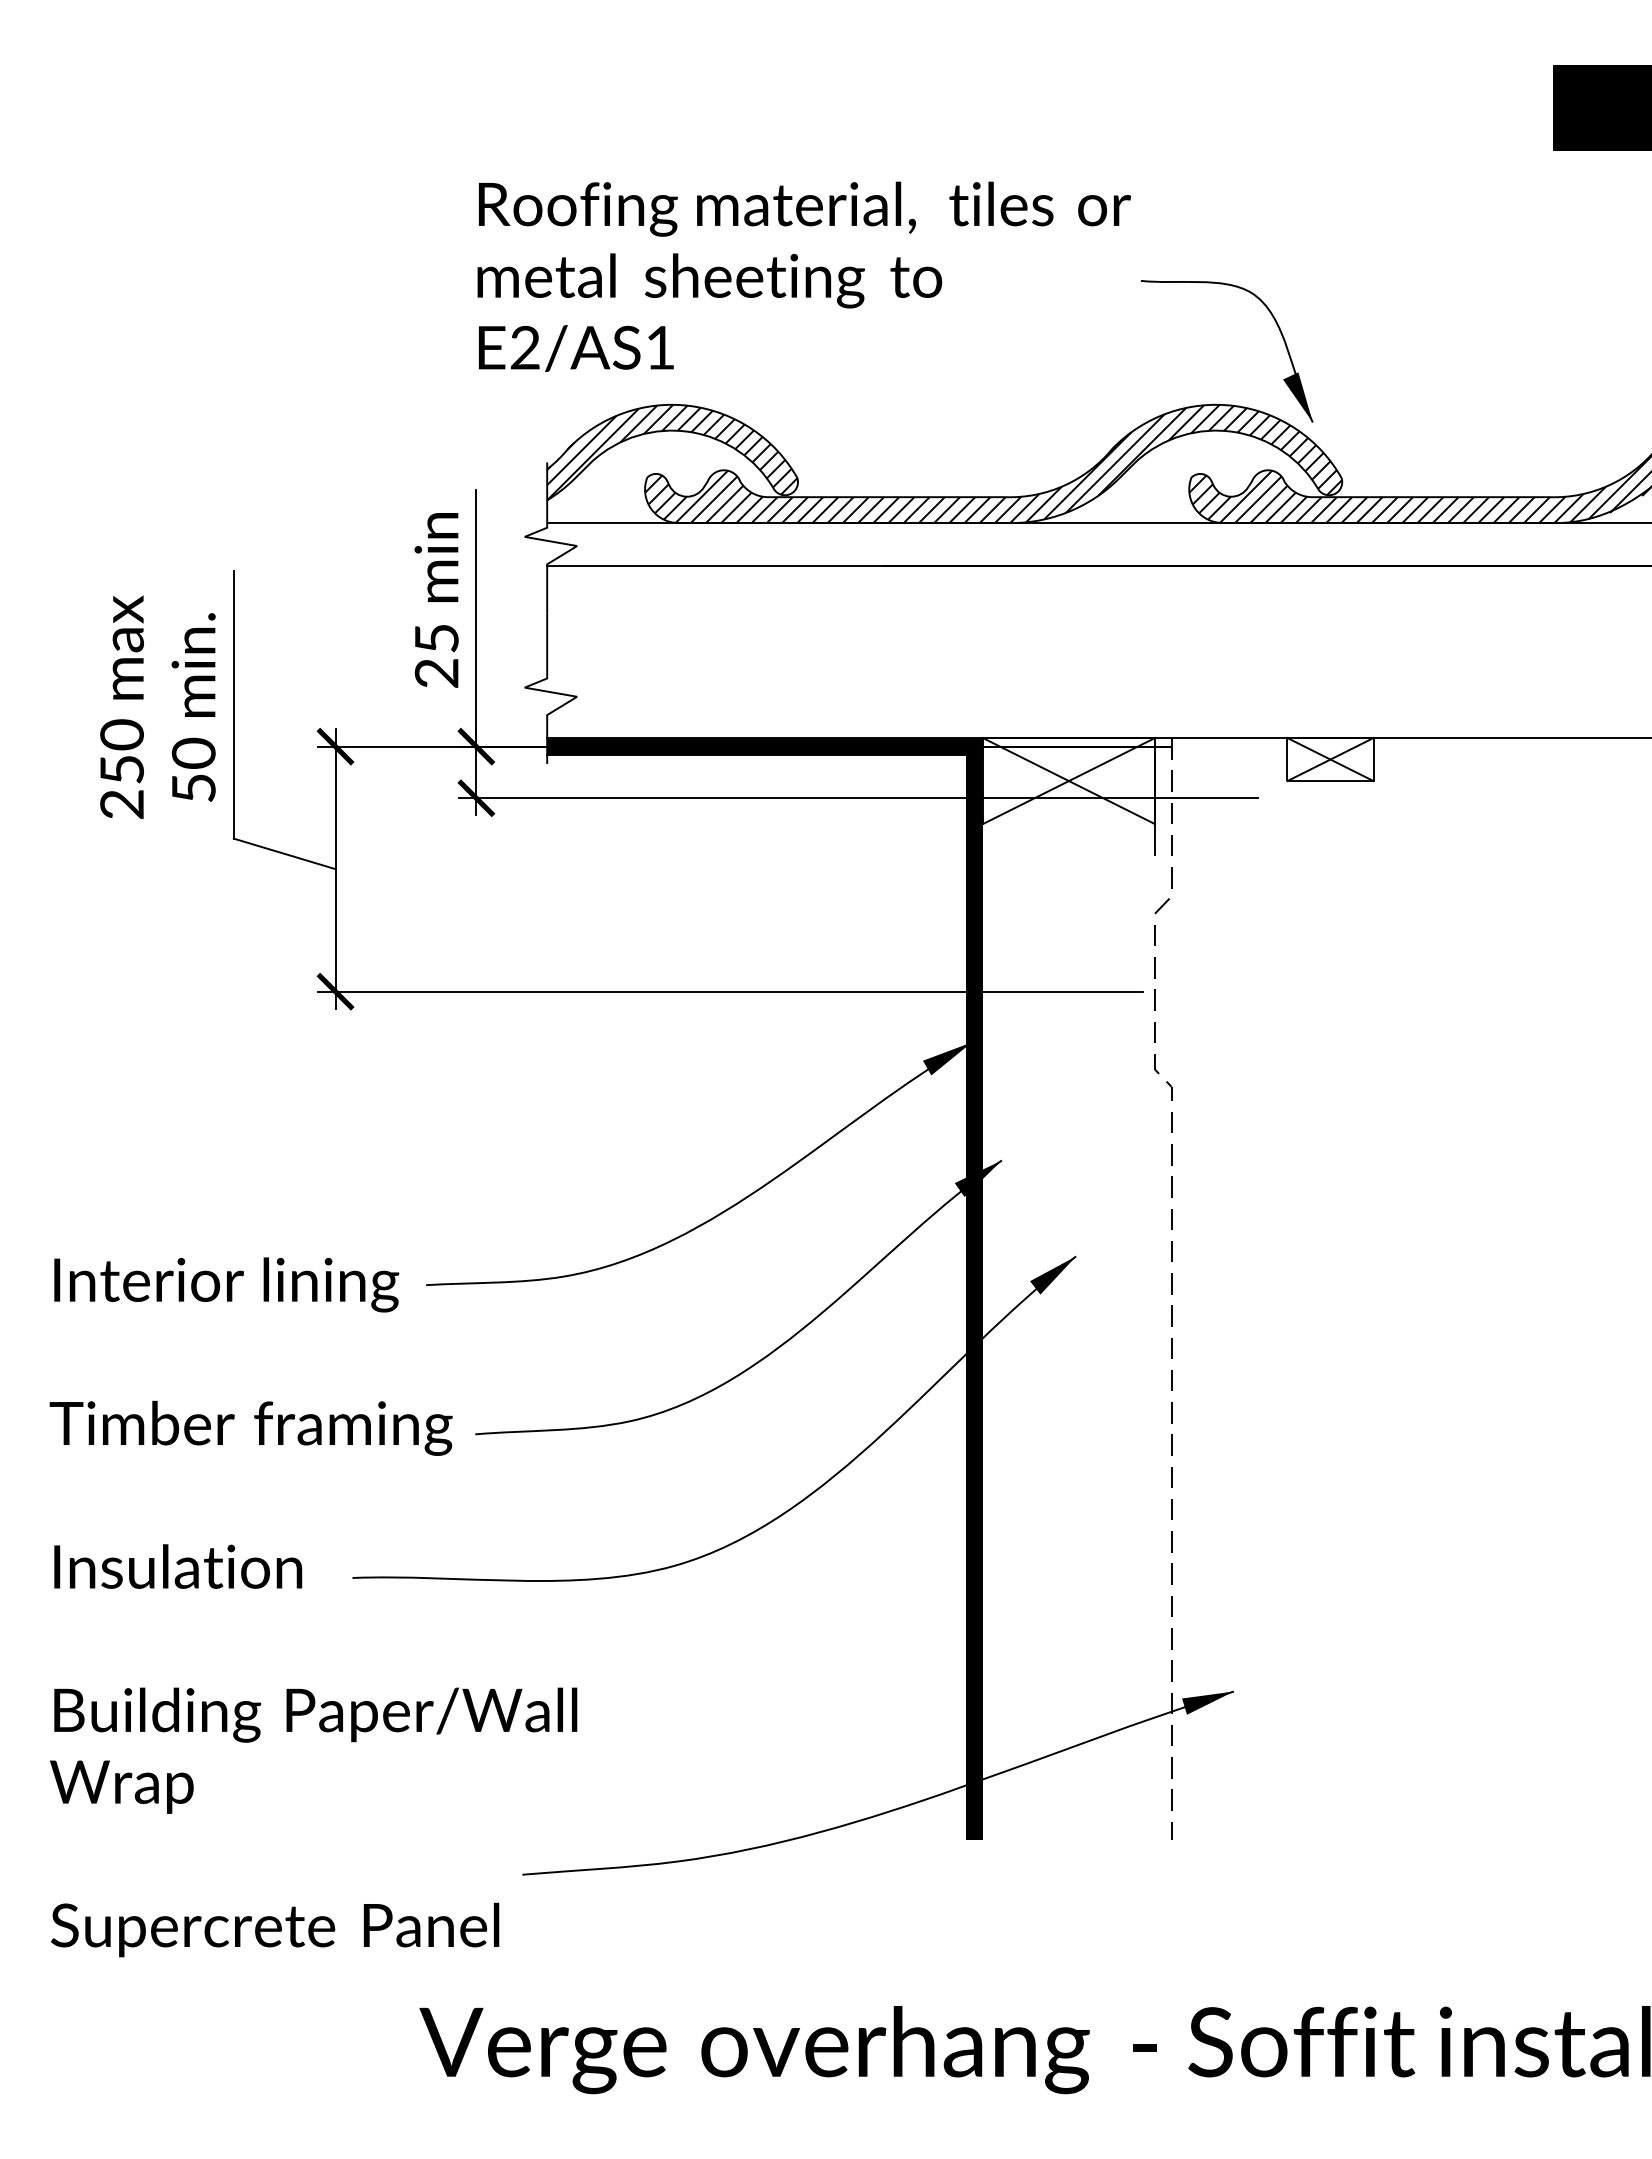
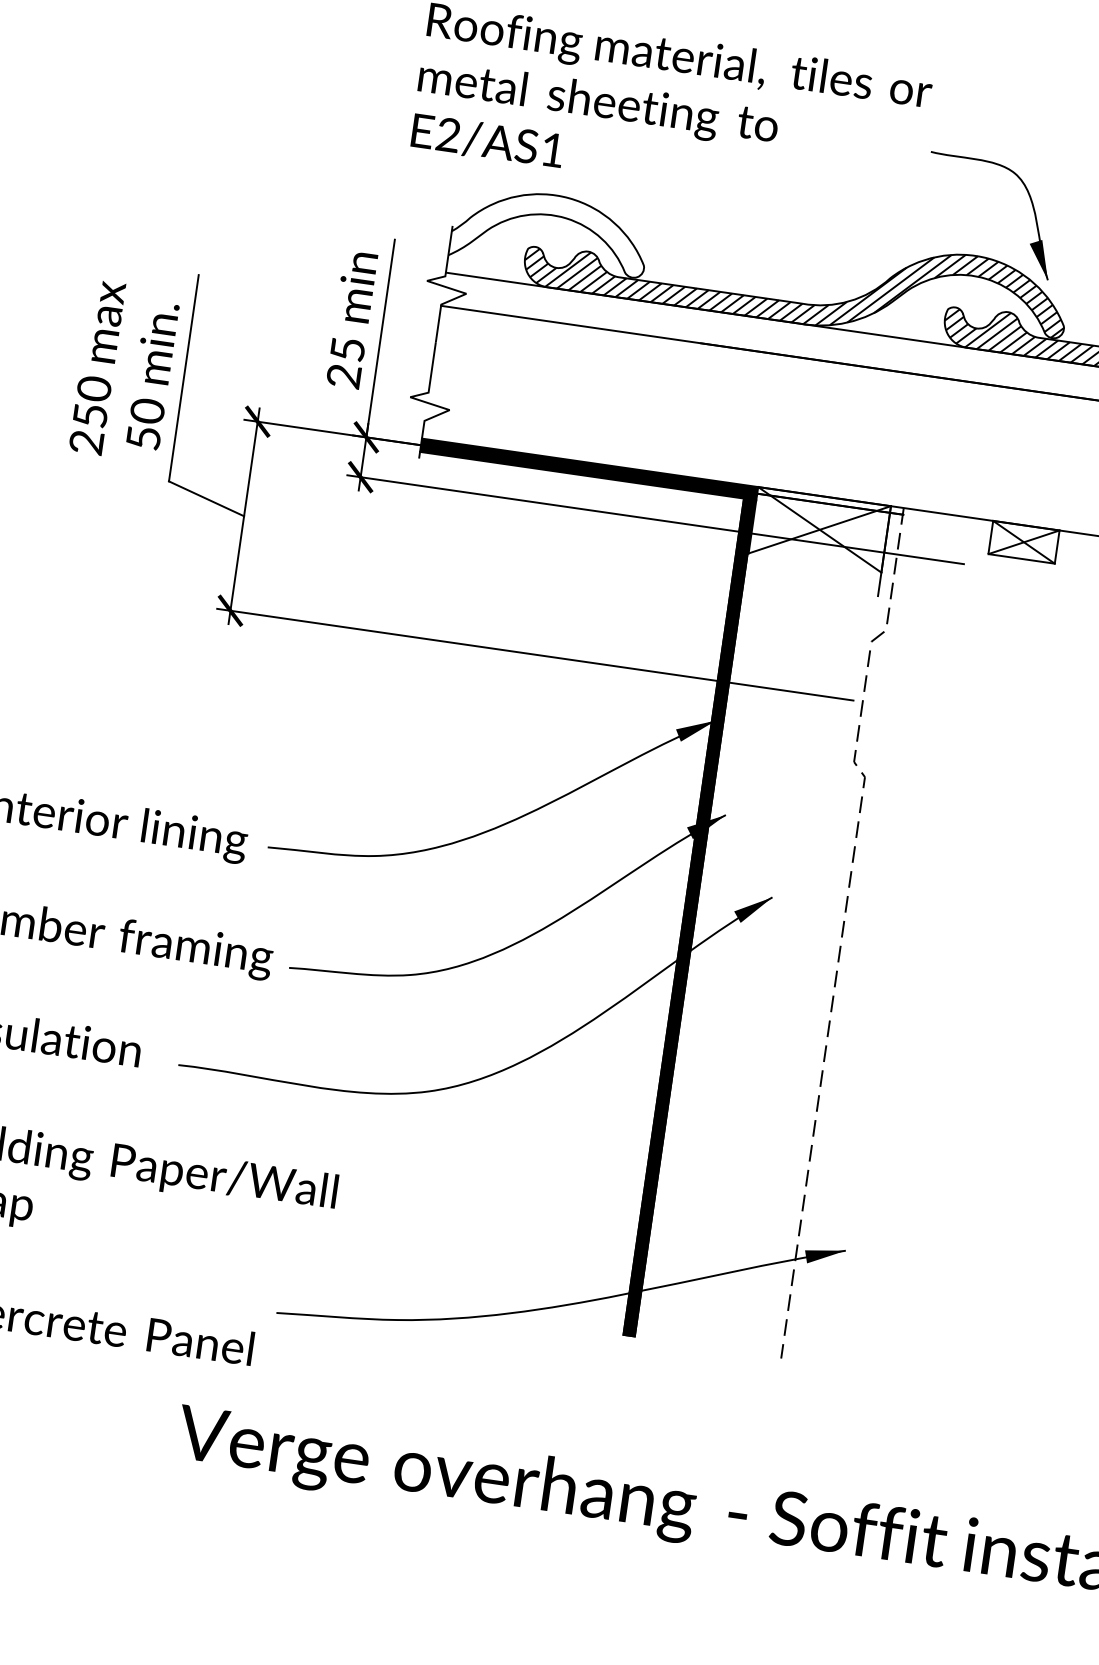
hatch: (672, 452) -> (550, 232), removed

